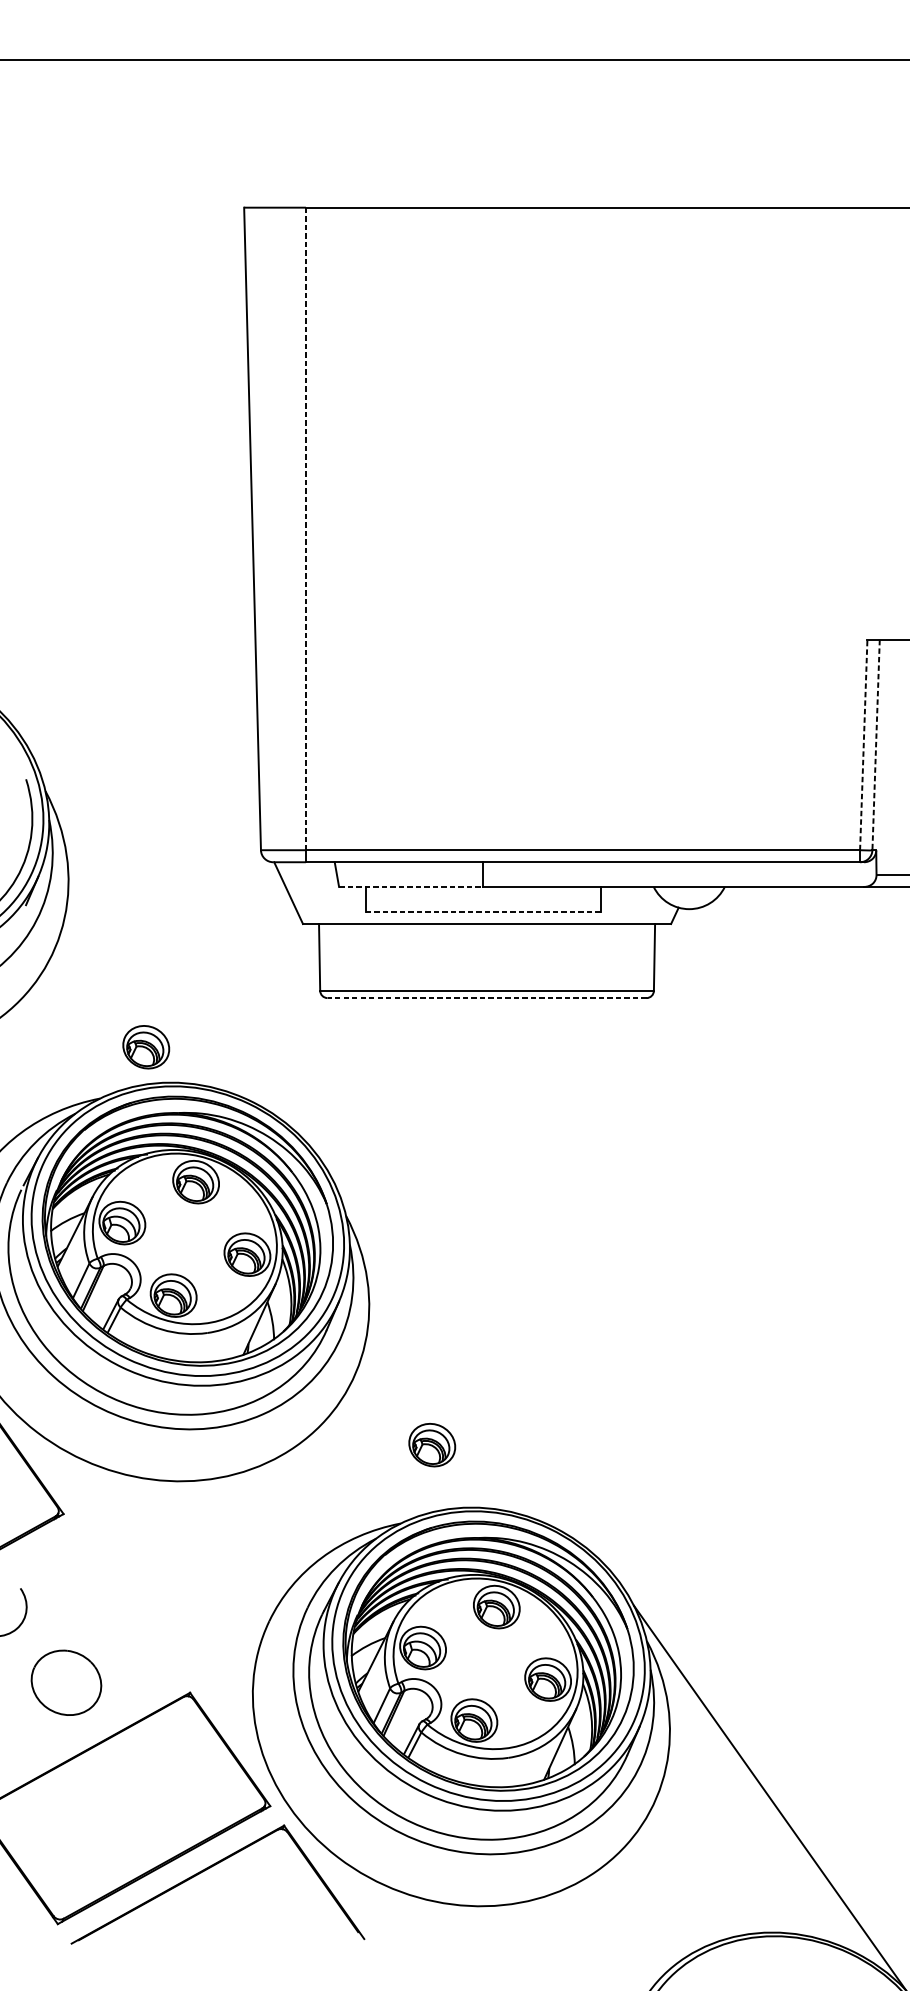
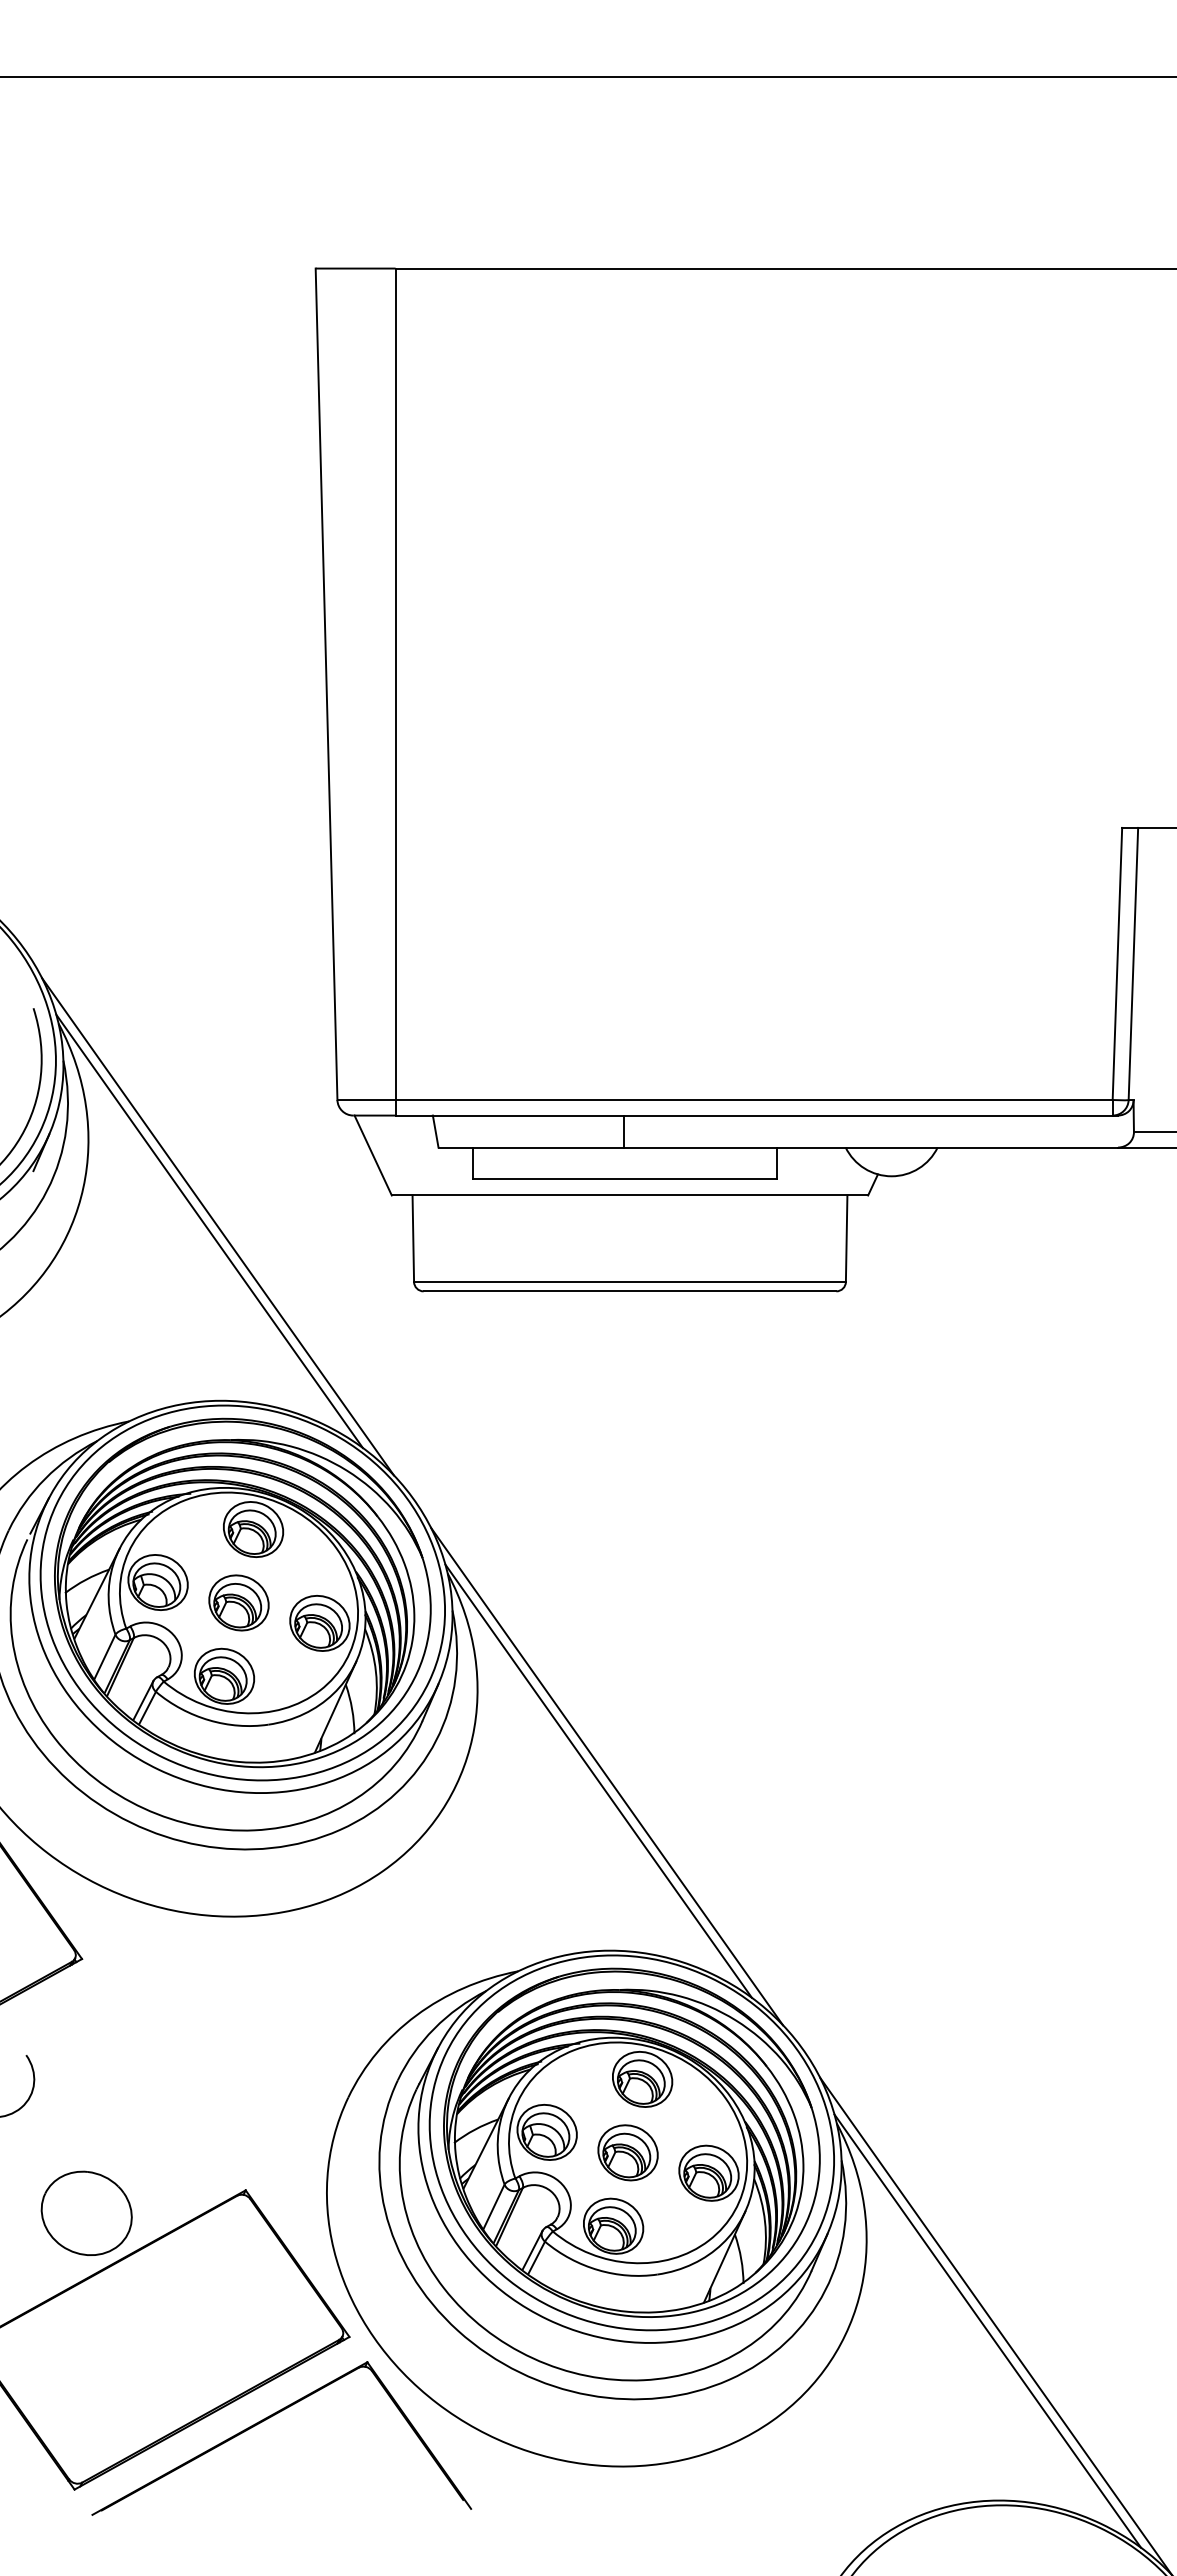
line: (305, 529) -> (395, 684), dashed -> solid
line: (863, 744) -> (1117, 963), dashed -> solid
line: (876, 745) -> (1133, 964), dashed -> solid
line: (410, 886) -> (531, 1147), dashed -> solid
line: (482, 911) -> (624, 1179), dashed -> solid
line: (168, 947) -> (217, 1226), added
line: (162, 951) -> (209, 1231), added
line: (486, 998) -> (629, 1291), dashed -> solid
part: (145, 1046) -> (238, 1602), moved
line: (468, 1373) -> (606, 1776), added
line: (462, 1376) -> (598, 1780), added
part: (431, 1444) -> (627, 2152), moved
part: (66, 1682) -> (86, 2212), moved
line: (763, 1801) -> (987, 2330), added

